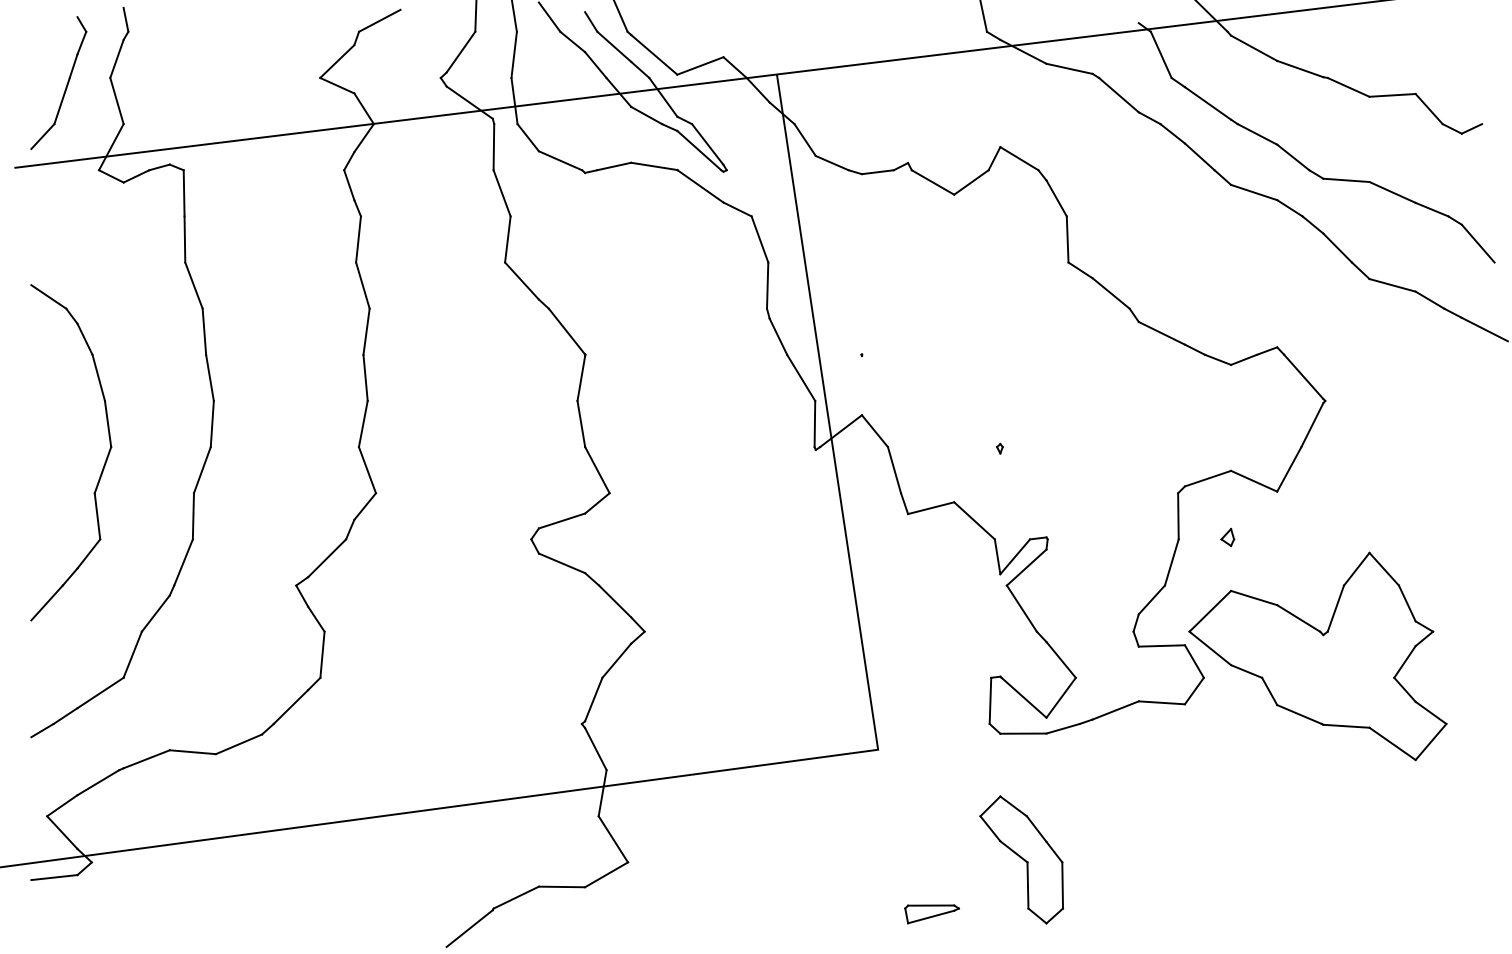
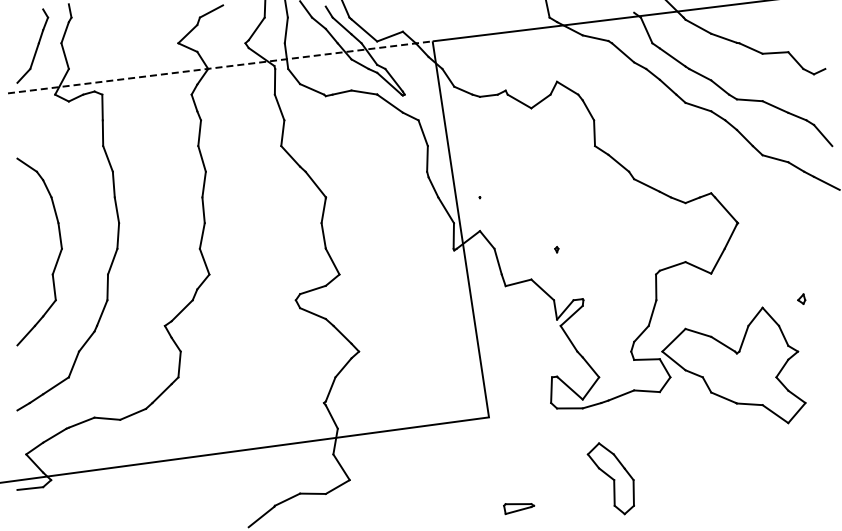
line: (395, 121) -> (220, 67), solid -> dashed
part: (1227, 536) -> (801, 298), moved
part: (1020, 859) -> (610, 478), moved

